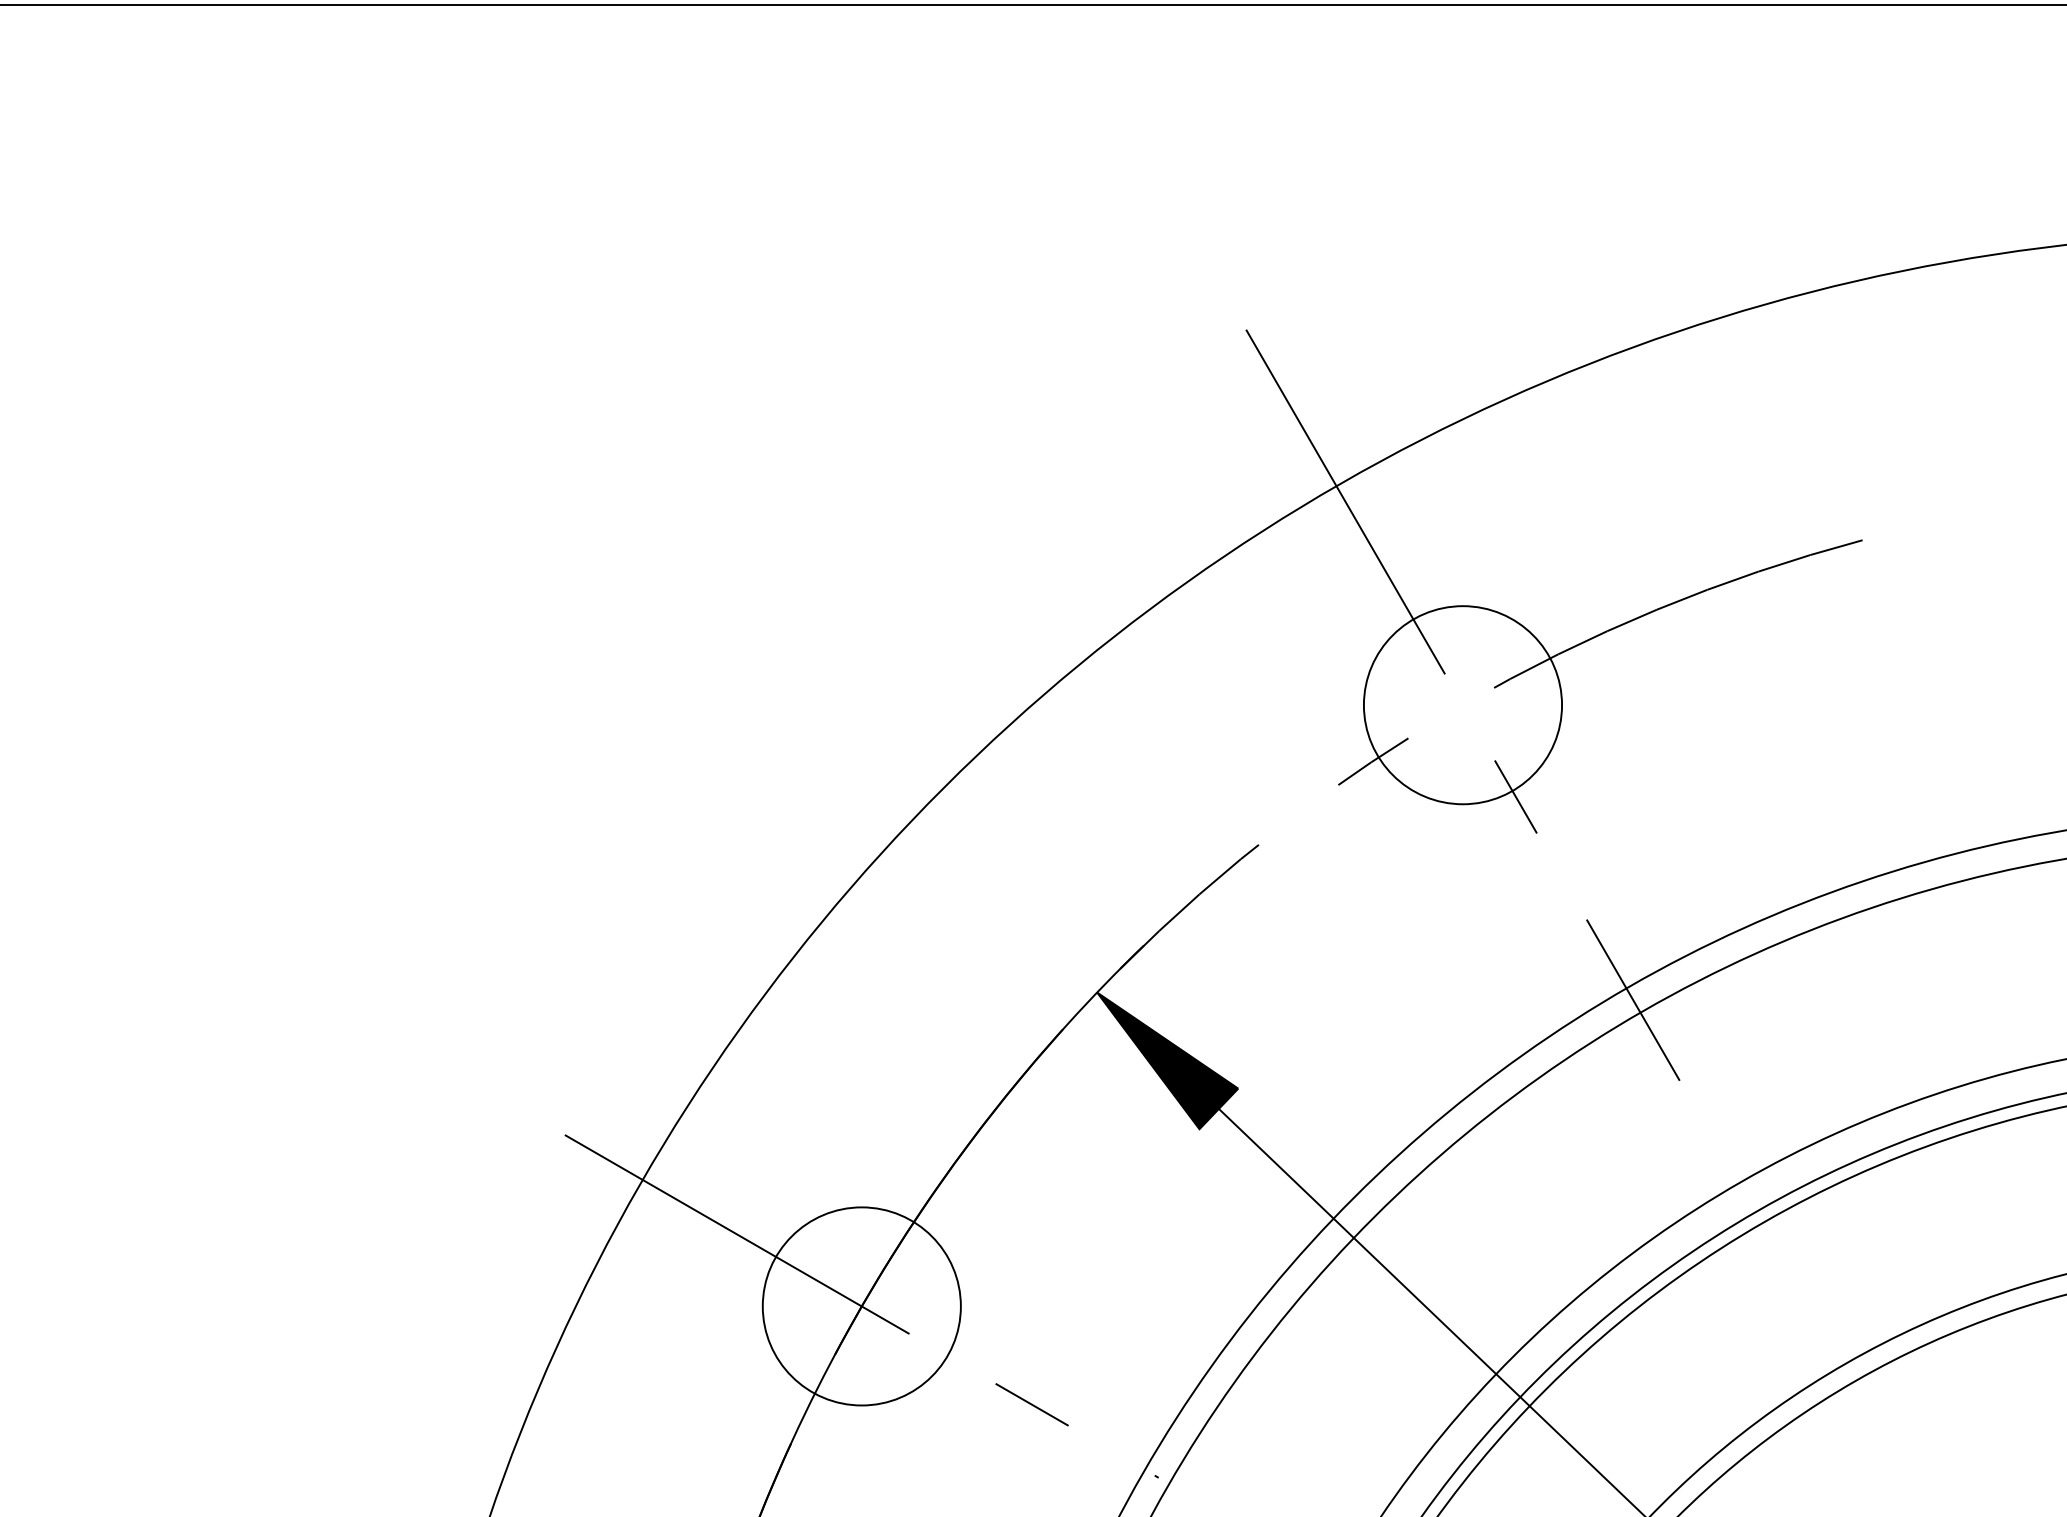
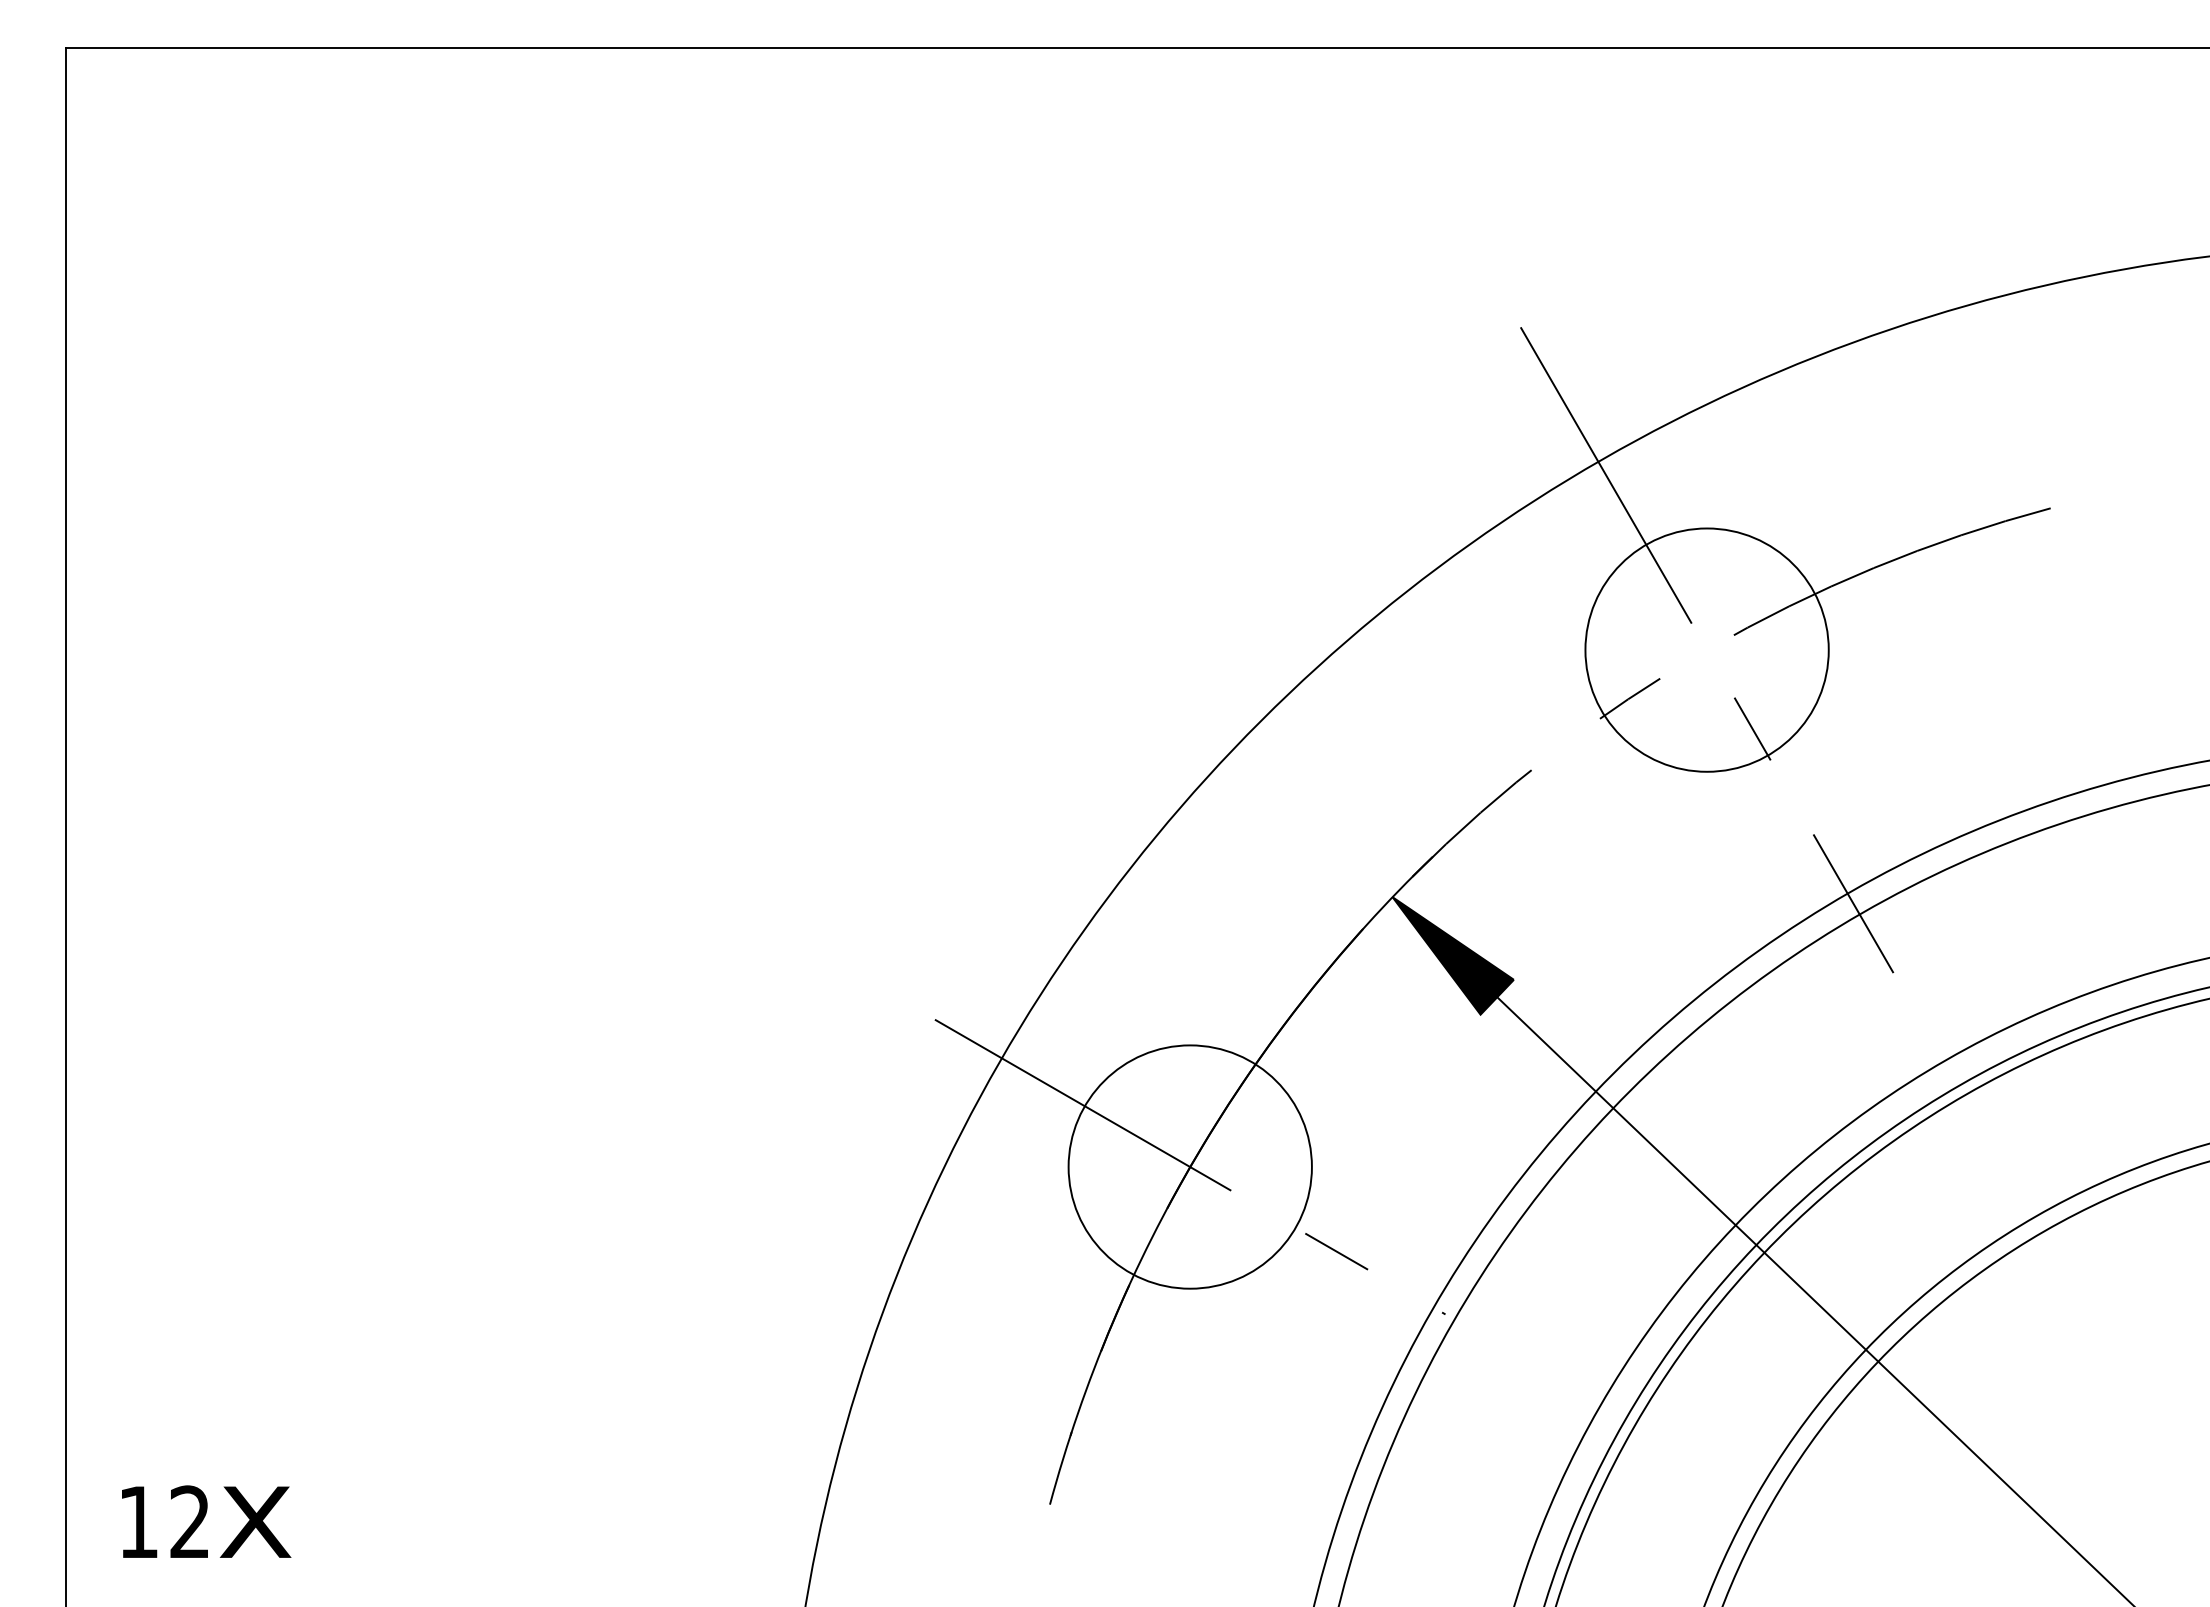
circle: (1462, 704) -> (1706, 649), size x1.43
circle: (860, 1305) -> (1189, 1166), size x1.43

